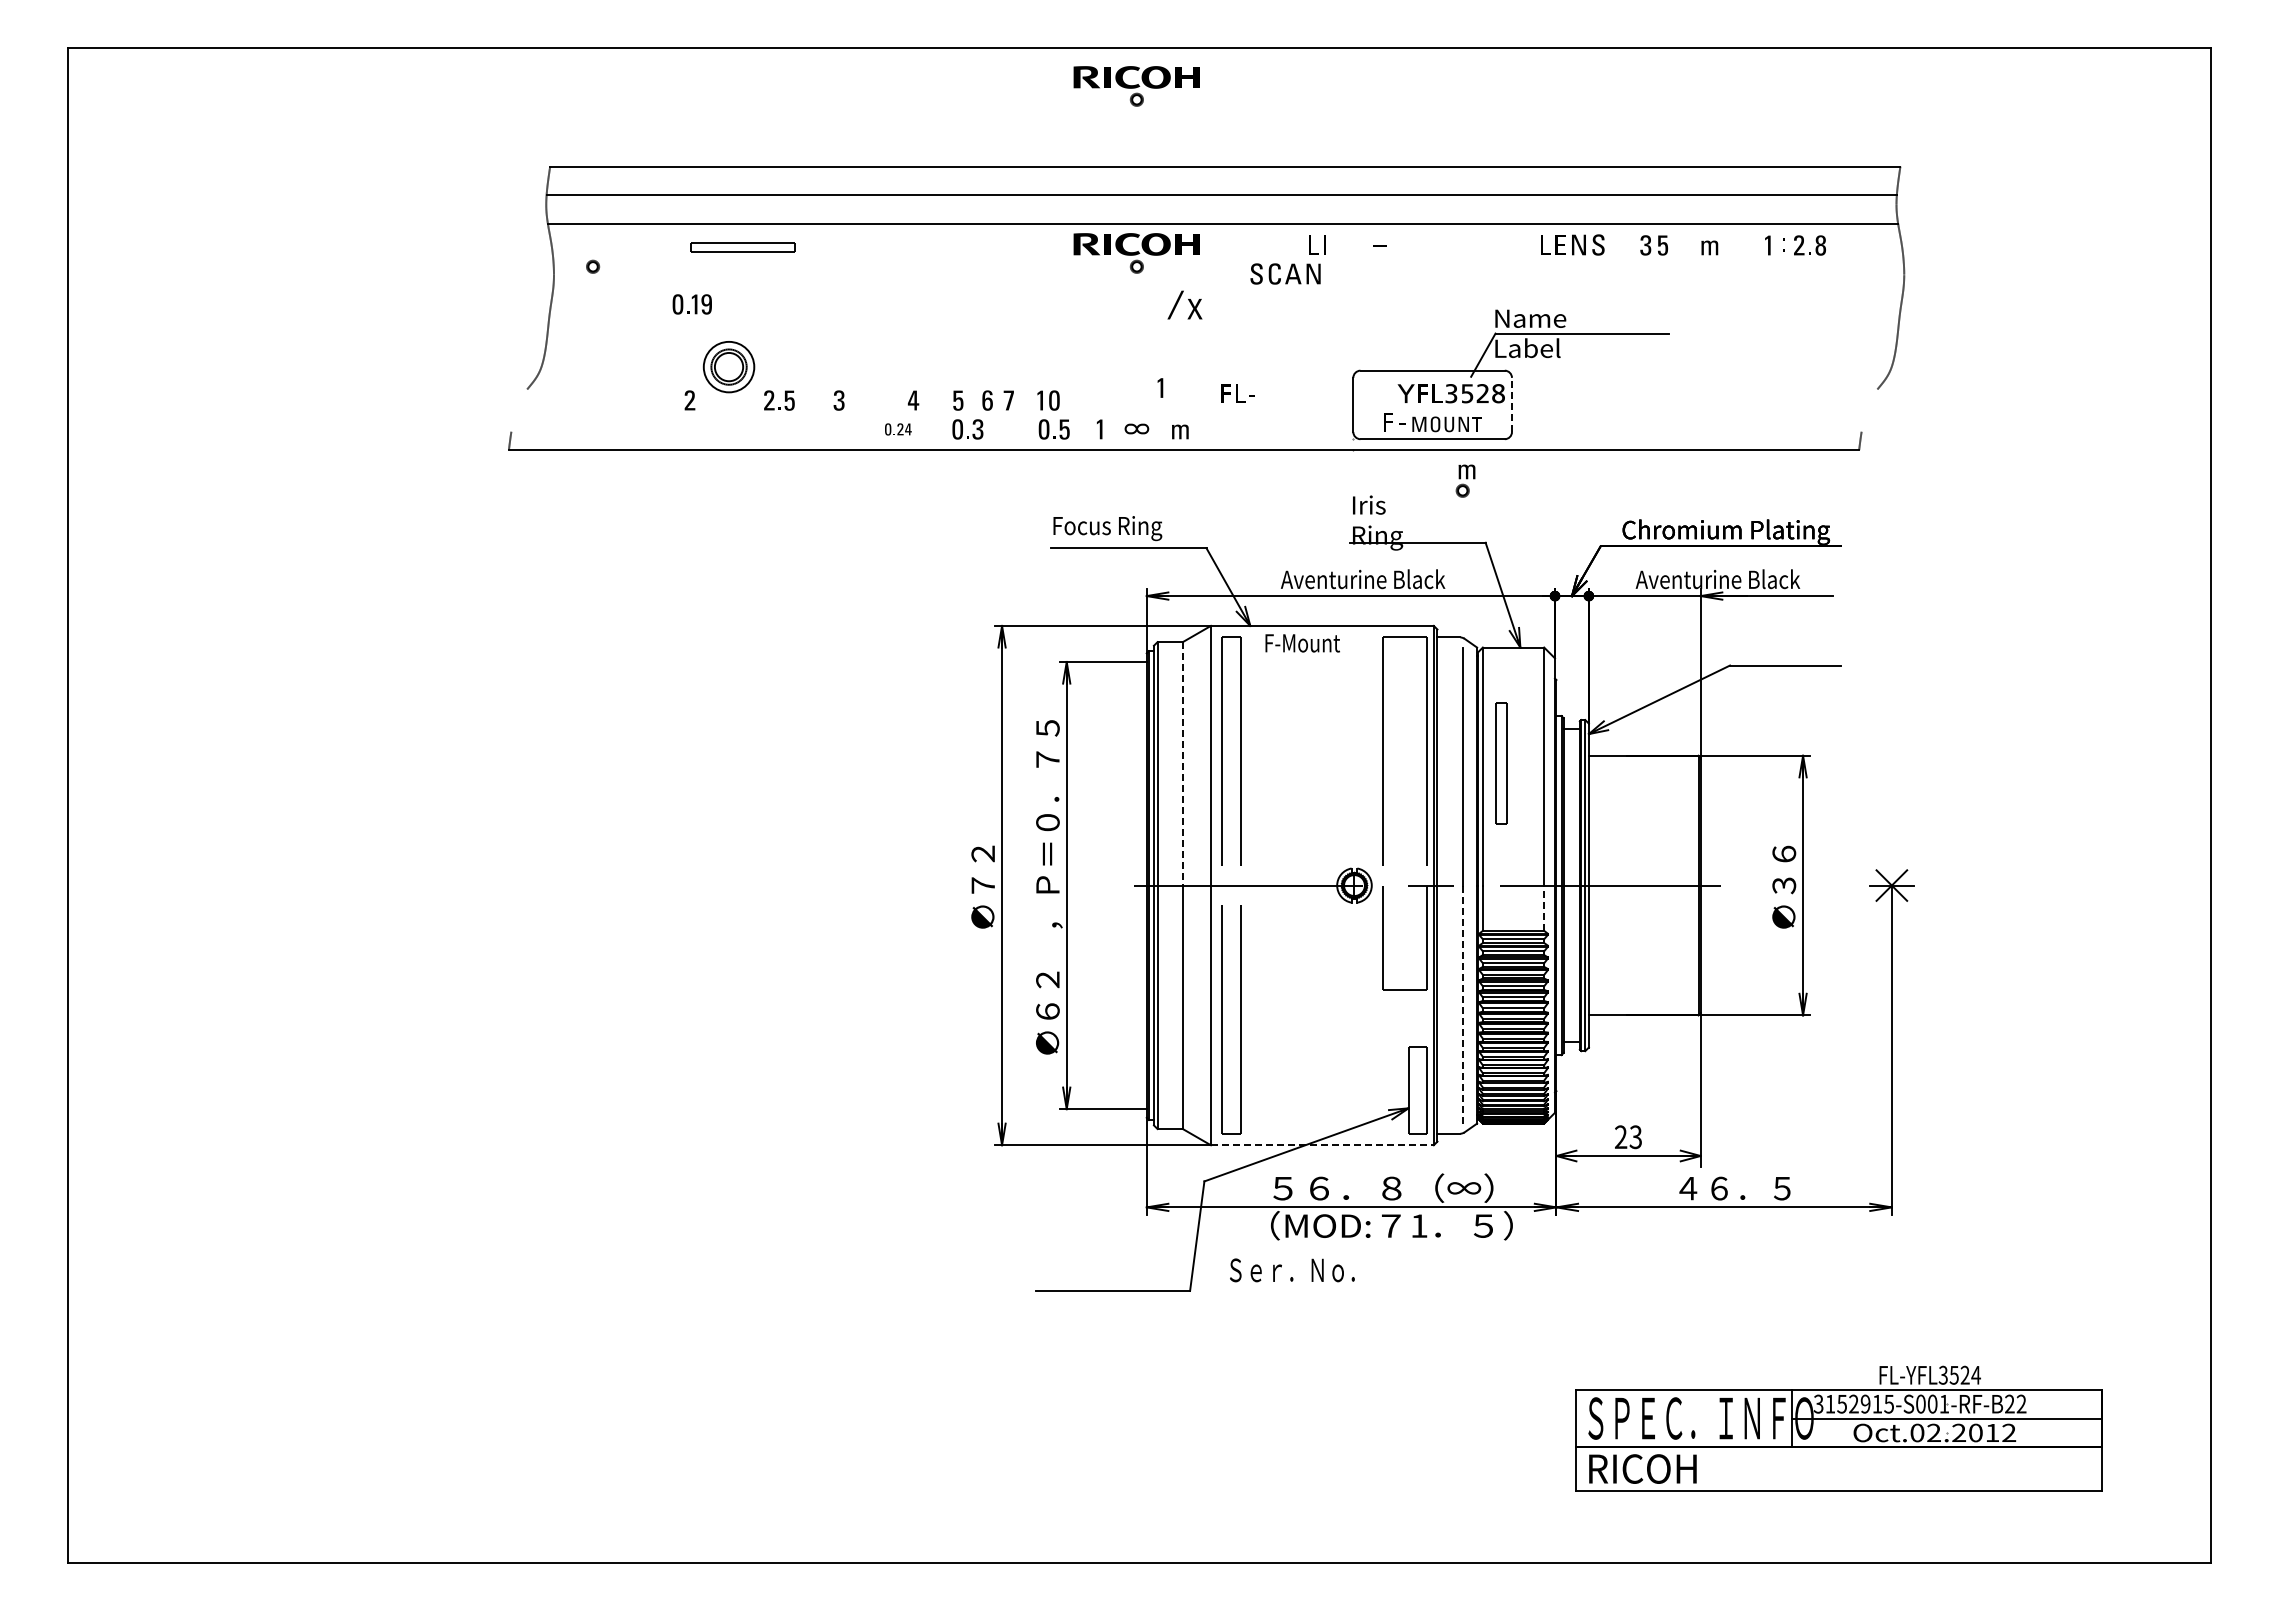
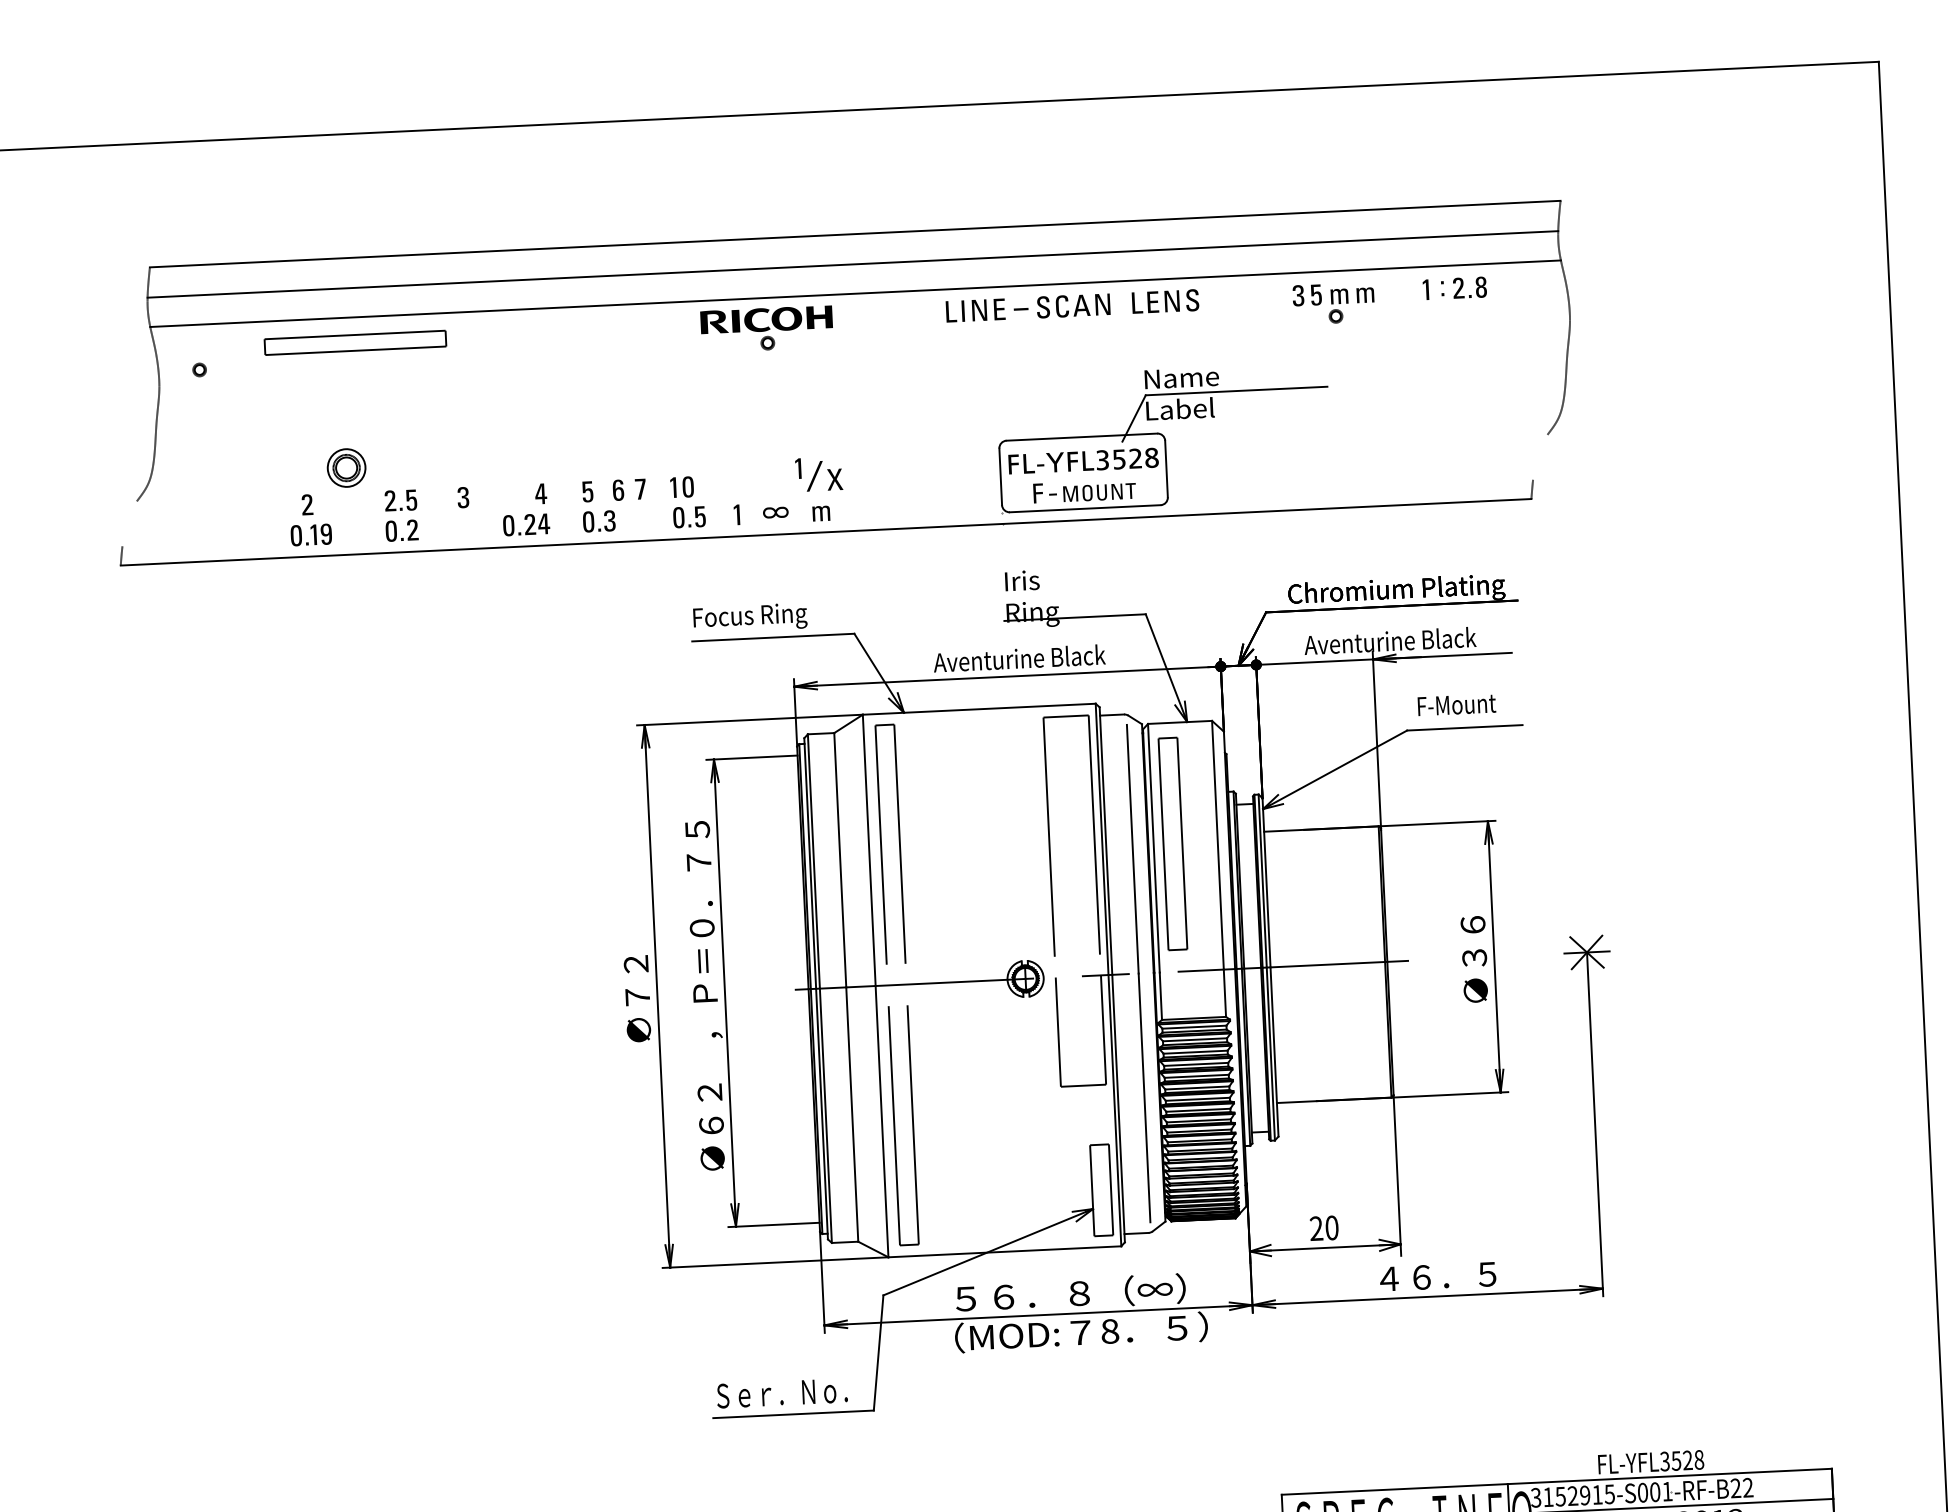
part: (1136, 86) -> (758, 154), removed
fill: (1340, 244) -> (979, 309), added
fill: (1359, 244) -> (999, 308), added
part: (1572, 244) -> (1165, 301), moved
part: (742, 247) -> (354, 342), size x1.67
part: (1285, 273) -> (1073, 305), moved
part: (691, 304) -> (310, 535), moved
part: (1184, 304) -> (823, 475), moved
part: (728, 366) -> (346, 467), size x0.71
part: (1237, 393) -> (1025, 463), moved
line: (1512, 404) -> (1167, 468), dashed -> solid
part: (778, 429) -> (401, 530), added
part: (898, 429) -> (526, 524), size x1.67
part: (1465, 480) -> (1338, 305), moved
text: (1302, 643) -> (1456, 705), moved
line: (1182, 763) -> (839, 859), dashed -> solid
part: (1500, 763) -> (1172, 844), size x1.67
line: (1544, 908) -> (1225, 993), dashed -> solid
line: (1462, 1004) -> (1144, 1097), dashed -> solid
text: (1635, 1137) -> (1331, 1228), 23 -> 20
line: (1322, 1145) -> (1005, 1252), dashed -> solid
text: (1419, 1225) -> (1110, 1330), 1 -> 8
text: (1292, 1270) -> (782, 1393), moved
text: (1976, 1374) -> (1699, 1459), FL-YFL3524 -> FL-YFL3528

